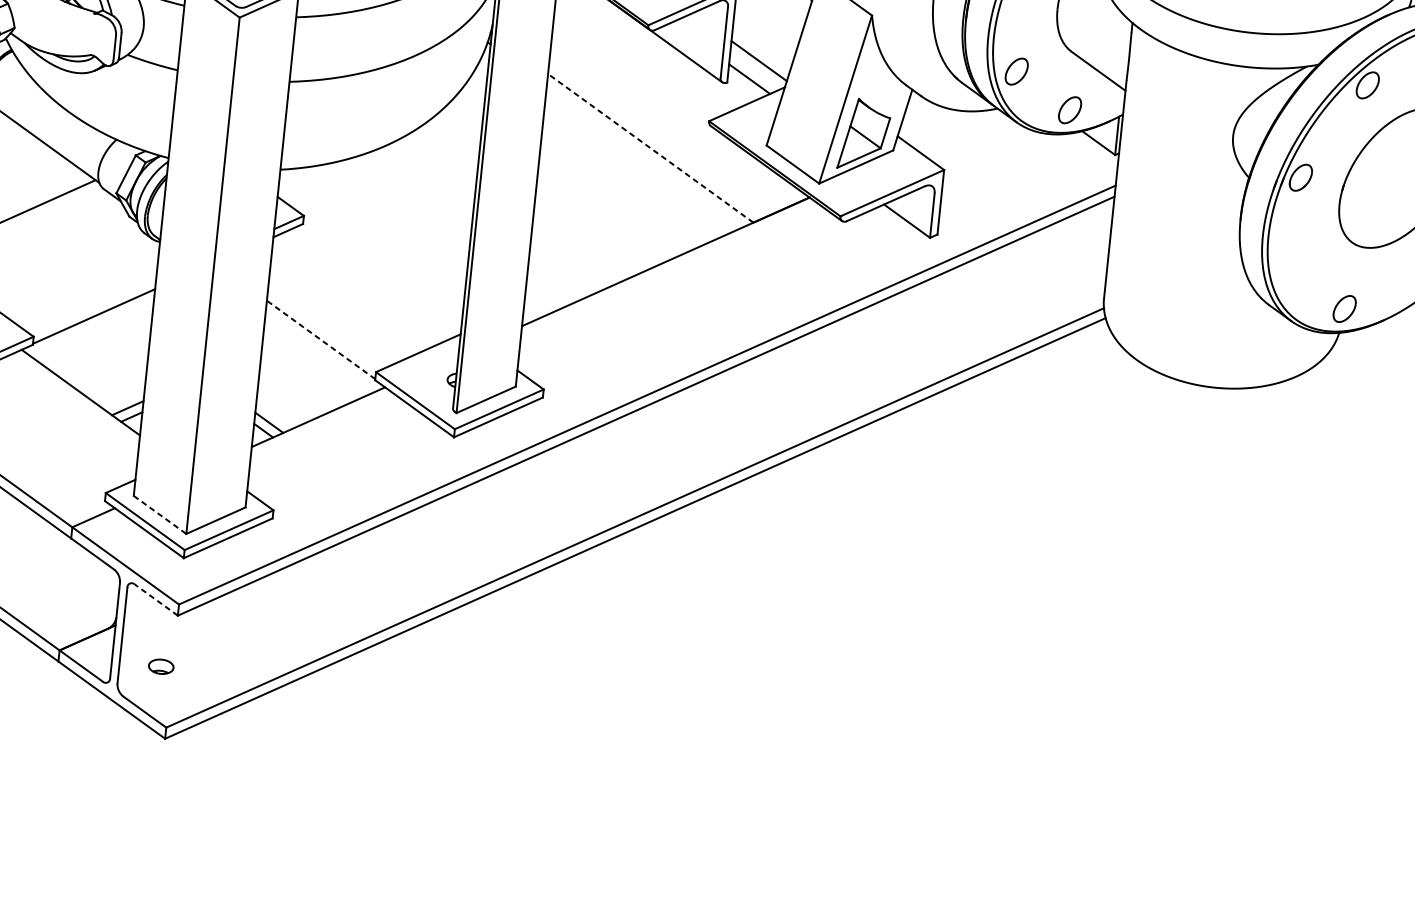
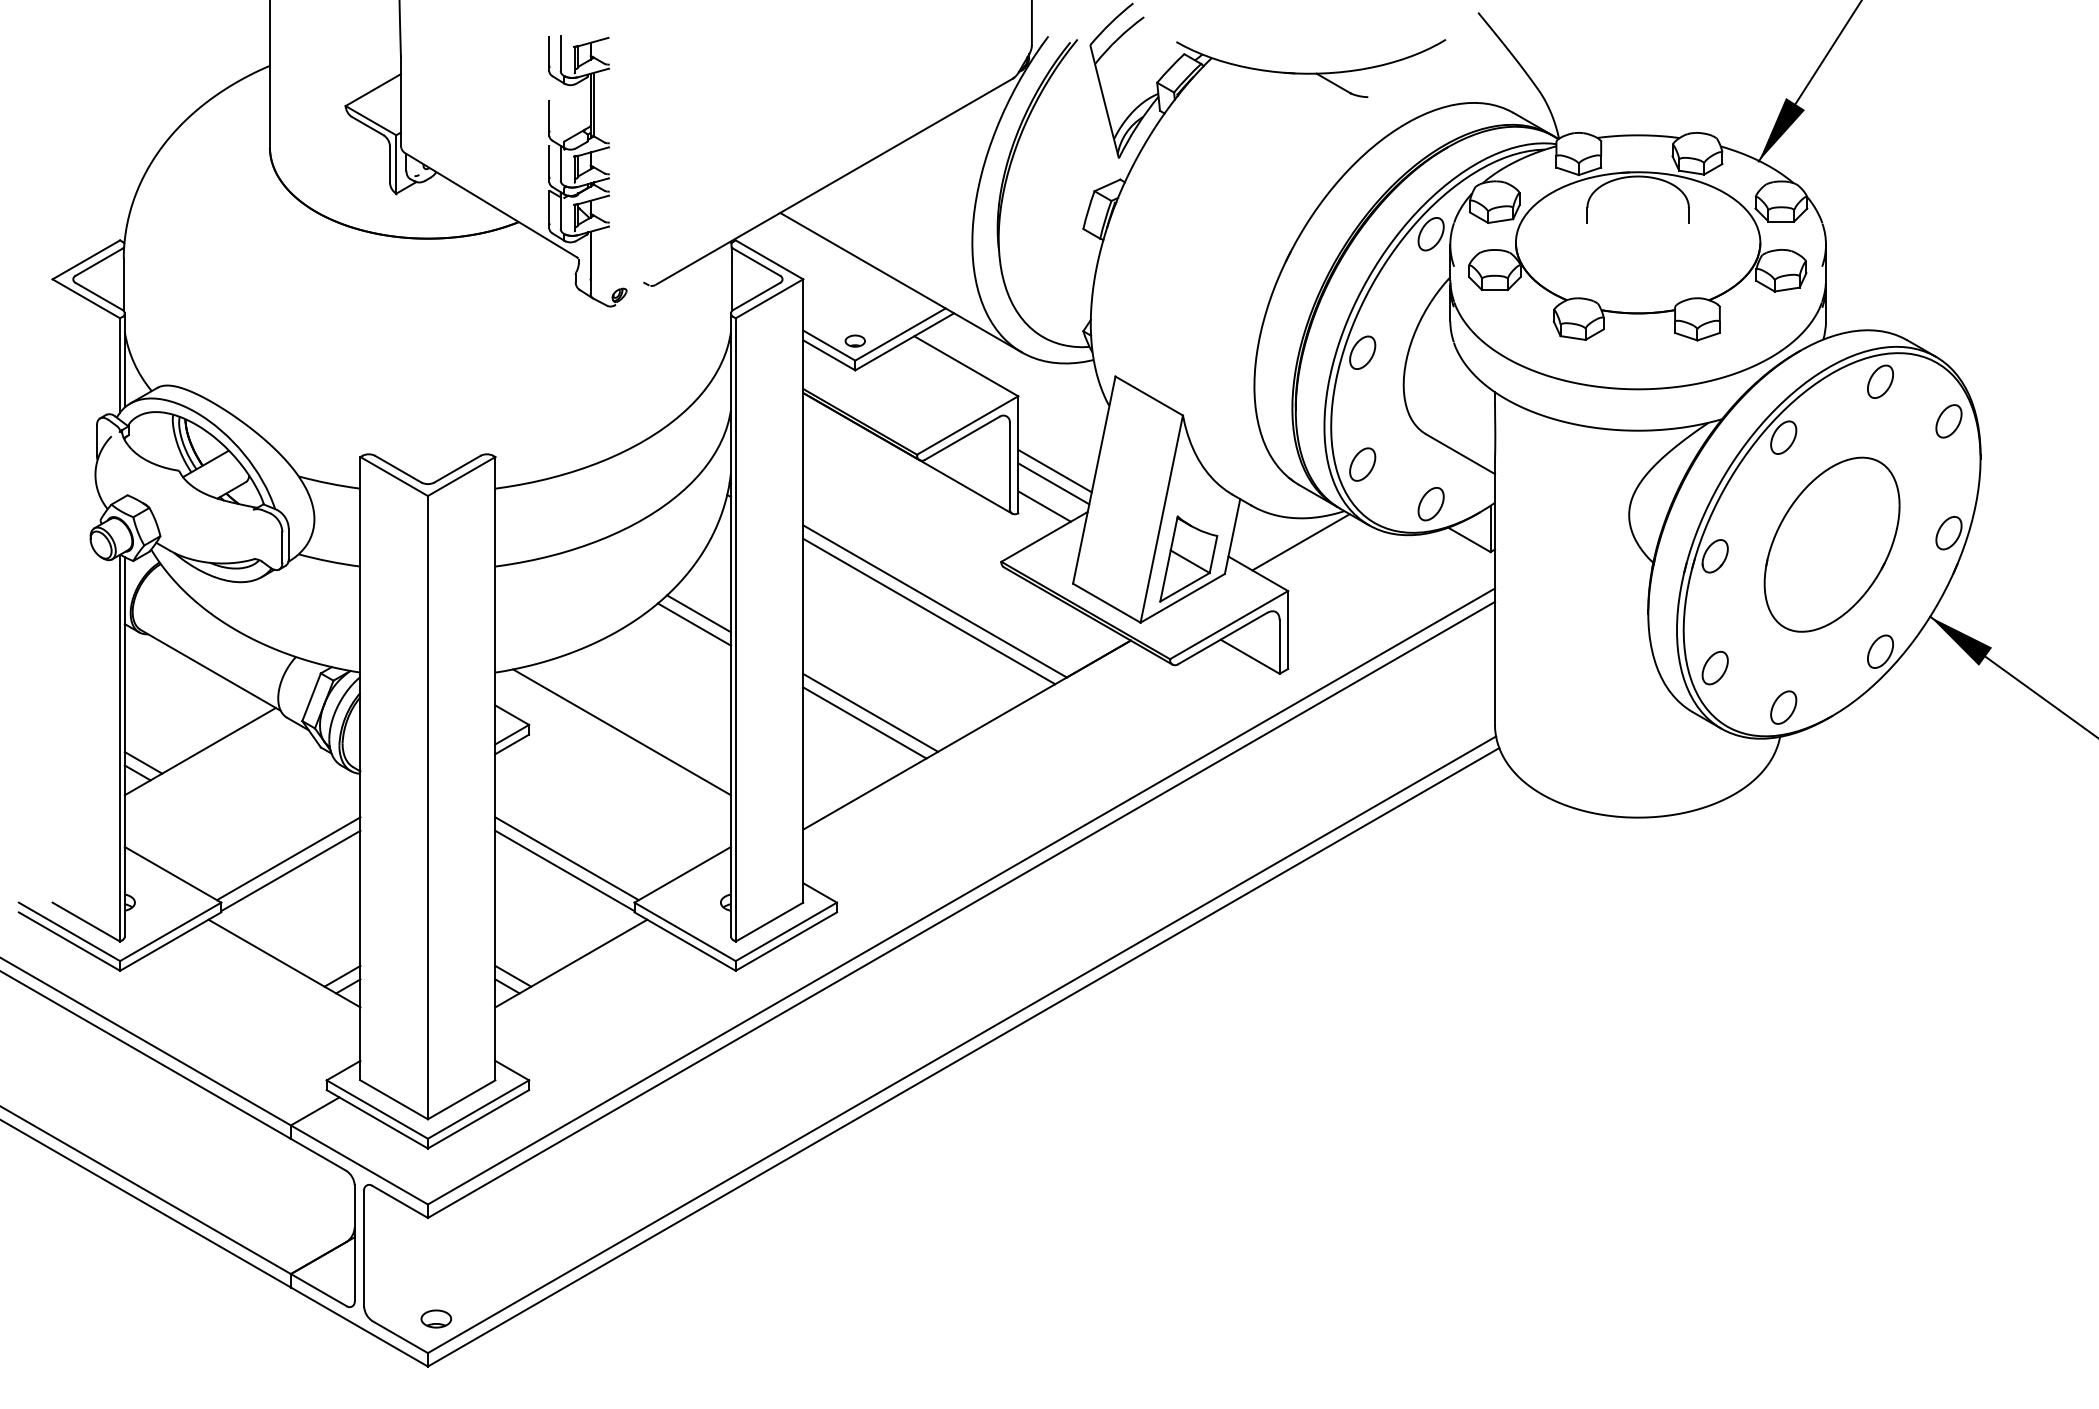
line: (760, 50) -> (1054, 470), added
line: (958, 130) -> (1300, 542), added
line: (454, 138) -> (699, 613), added
line: (449, 146) -> (694, 624), added
line: (650, 148) -> (934, 601), dashed -> solid
line: (645, 156) -> (929, 611), added
line: (380, 230) -> (622, 732), added
line: (587, 234) -> (870, 712), added
line: (581, 242) -> (864, 722), added
part: (1290, 270) -> (1714, 668), added
line: (93, 305) -> (288, 858), added
line: (323, 329) -> (566, 858), added
line: (320, 339) -> (564, 870), dashed -> solid
line: (160, 514) -> (394, 1099), dashed -> solid
line: (156, 599) -> (400, 1201), dashed -> solid
part: (161, 666) -> (436, 1318), moved

